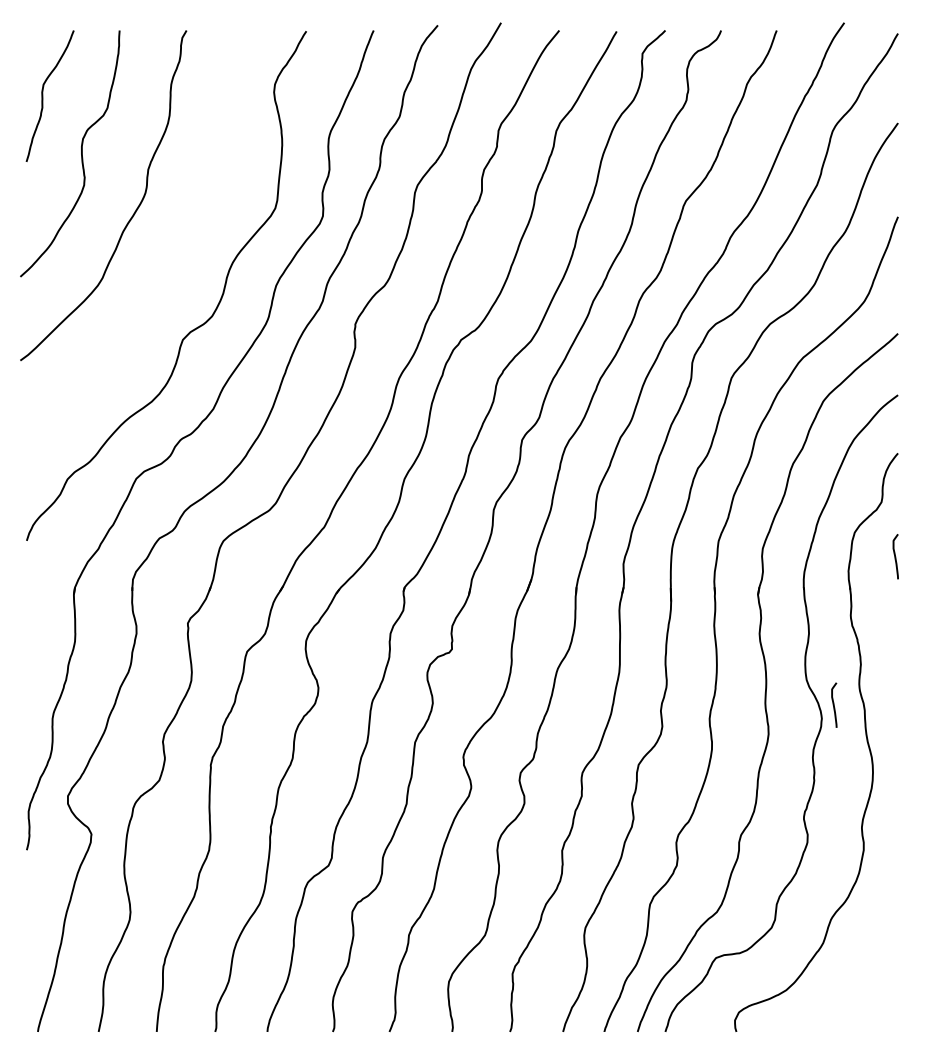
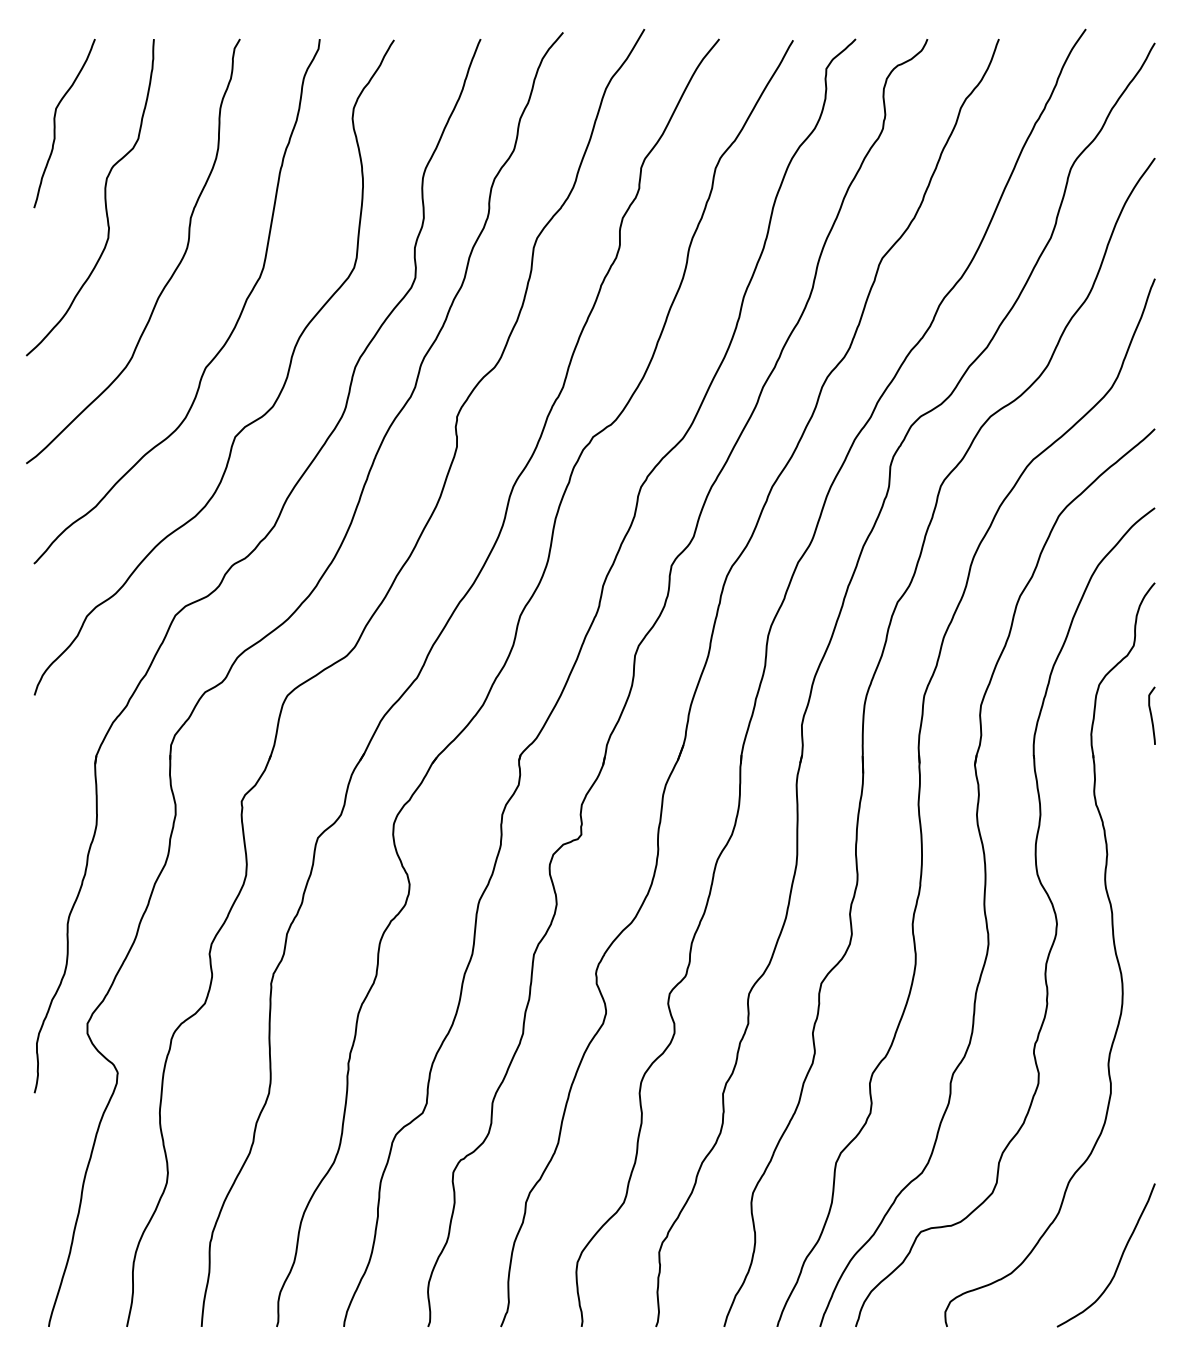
curve: (178, 260) -> (229, 334), added
curve: (833, 705) -> (1072, 906), removed
curve: (869, 981) -> (1118, 1261), added

